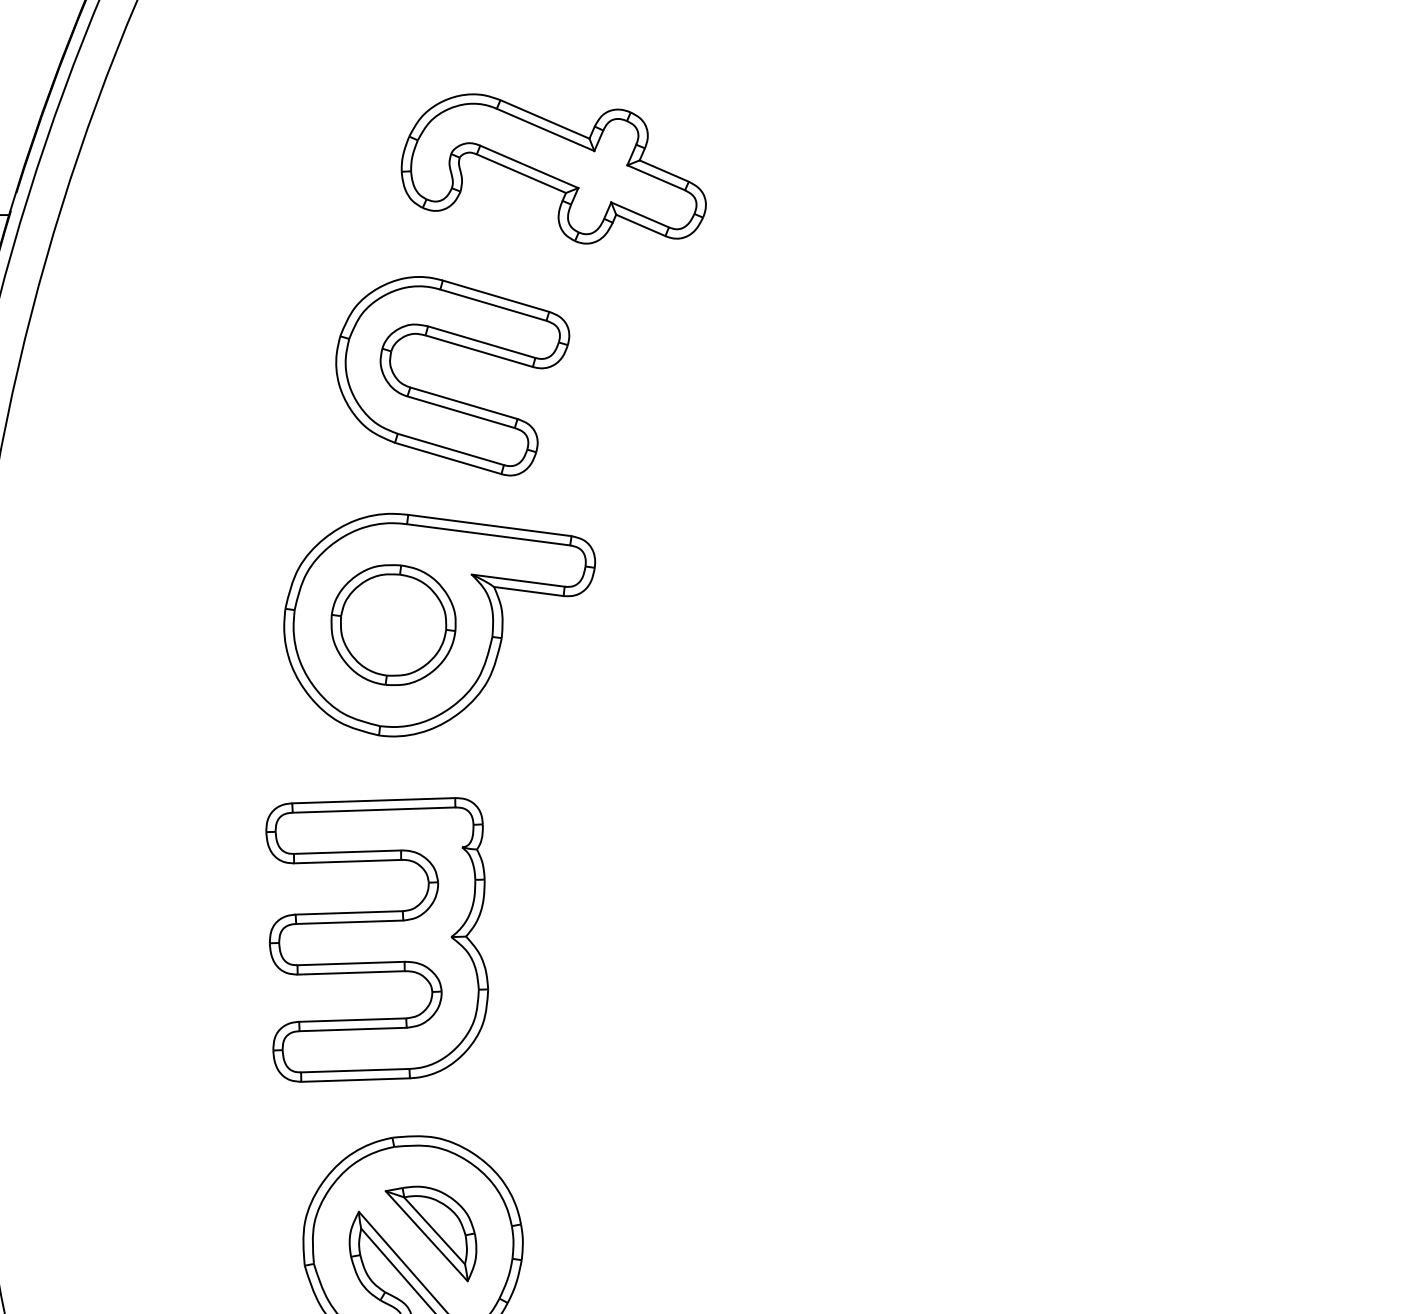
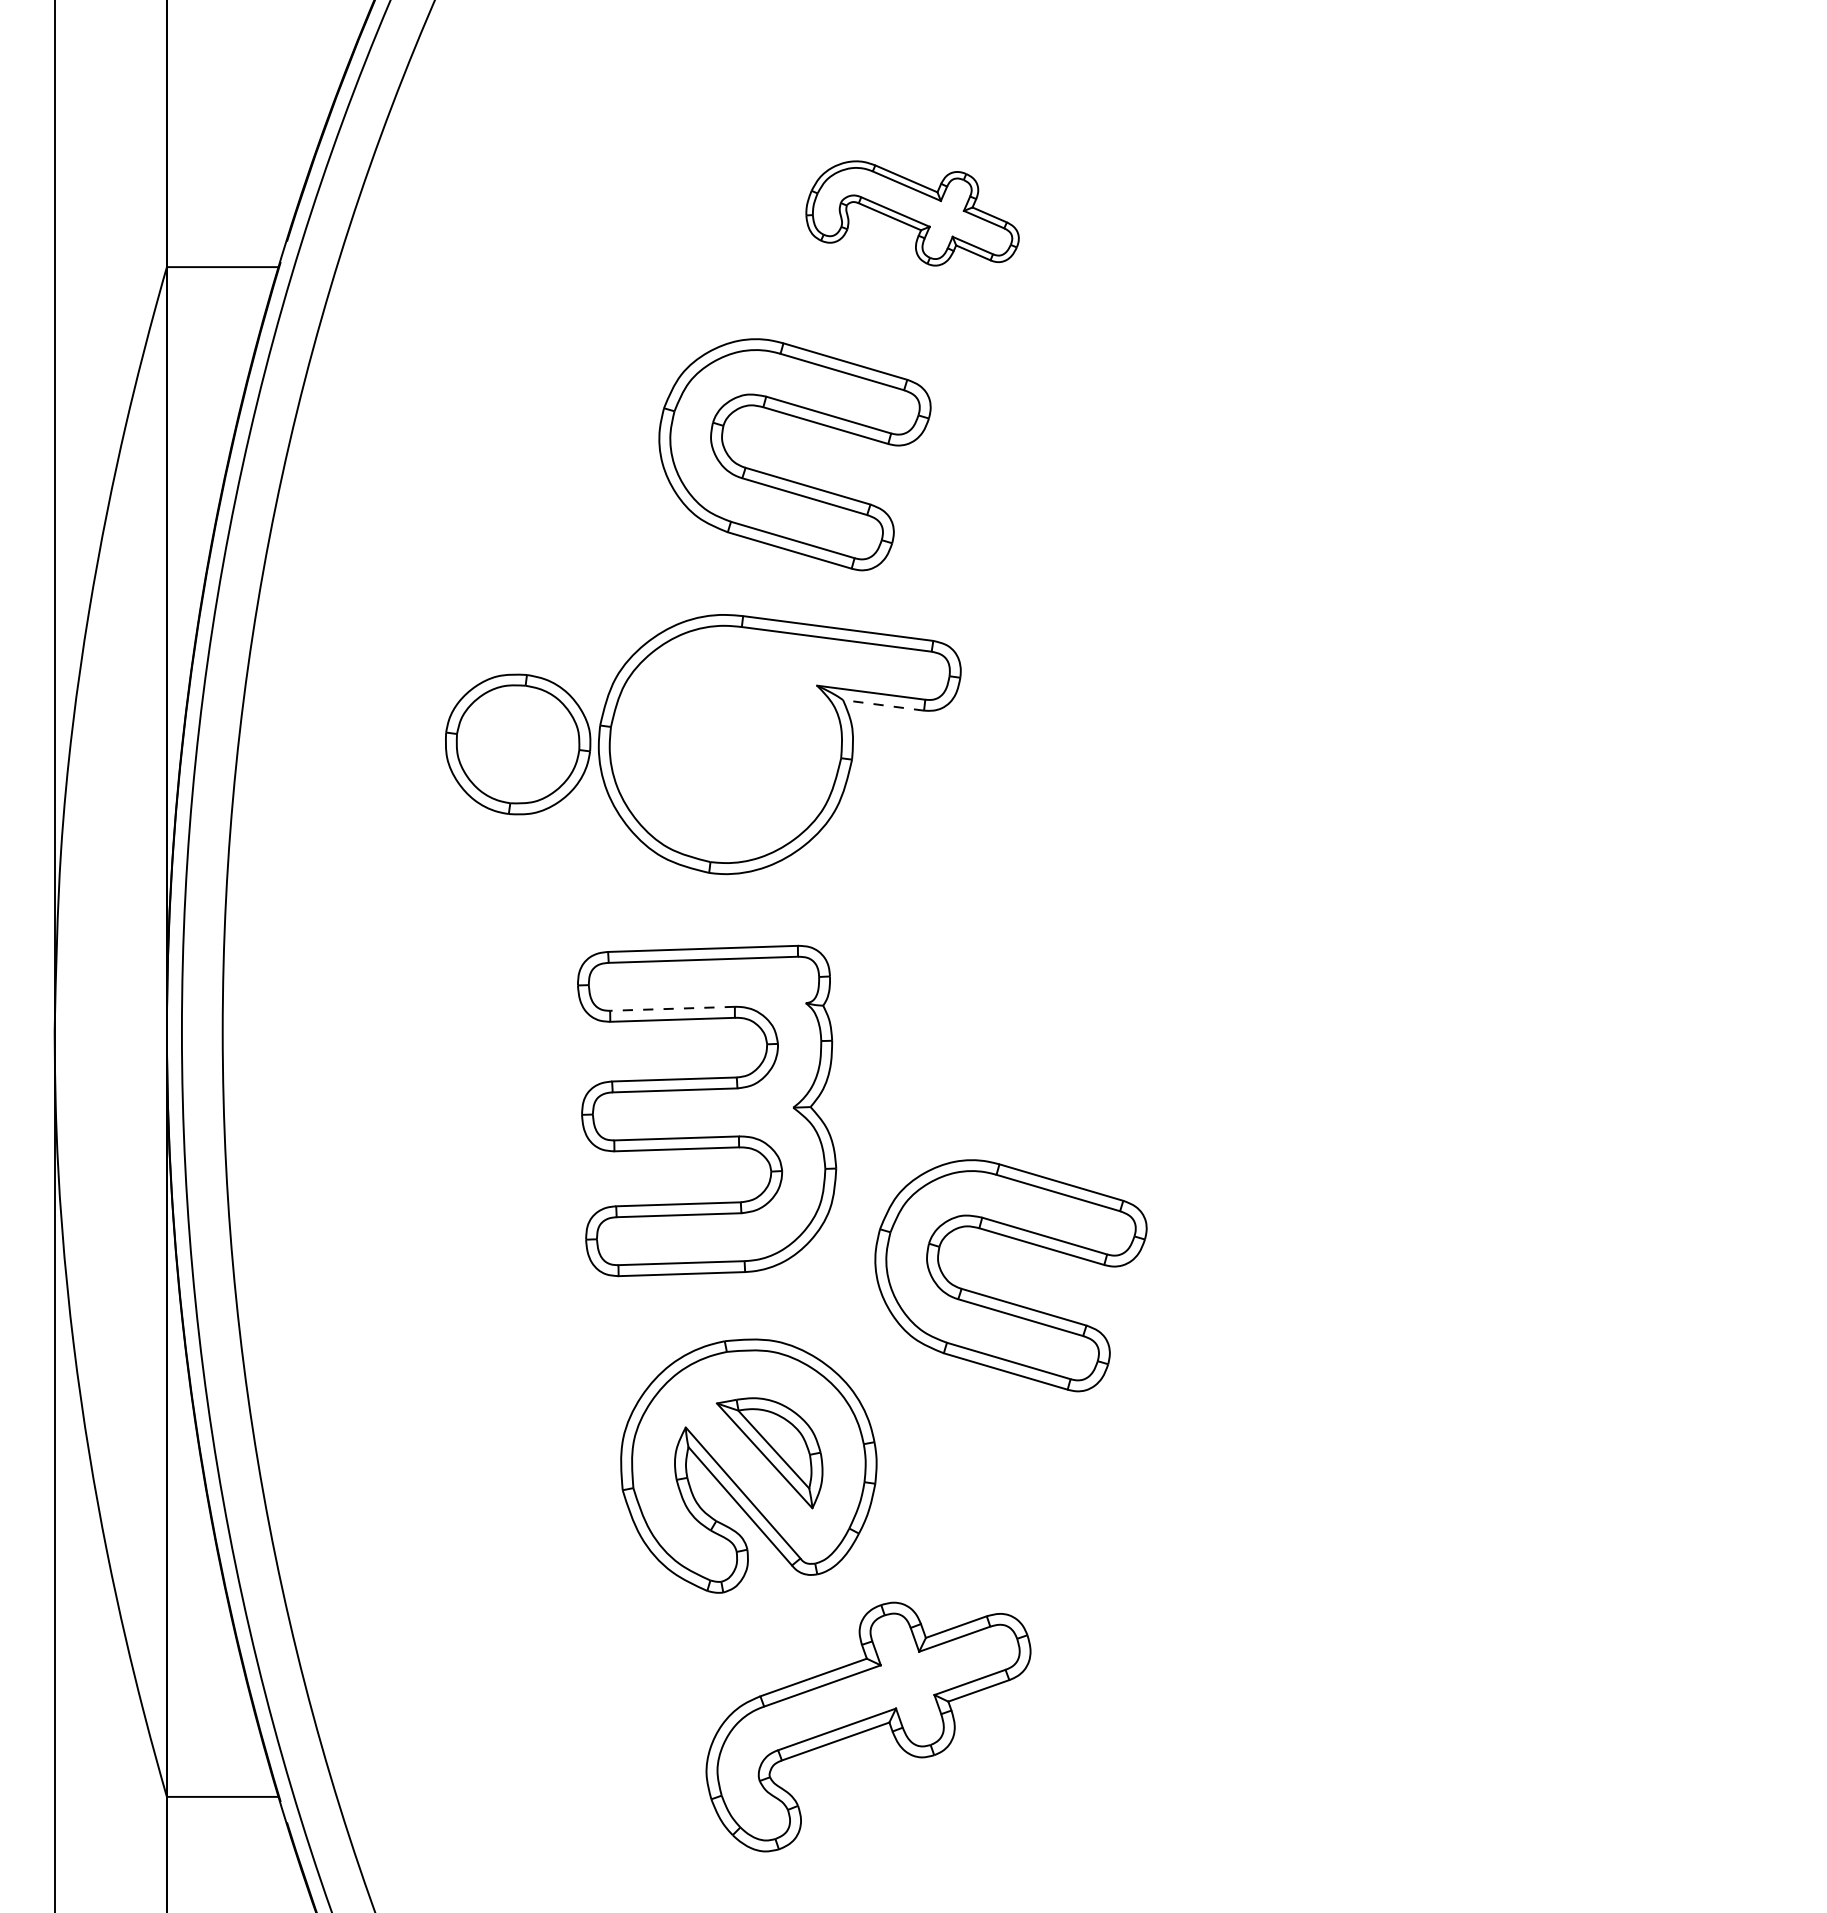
part: (553, 169) -> (912, 213), size x0.6
line: (528, 591) -> (883, 705), solid -> dashed
part: (393, 625) -> (518, 744), moved
line: (347, 851) -> (672, 1008), solid -> dashed
part: (631, 1101) -> (1002, 1299), added

